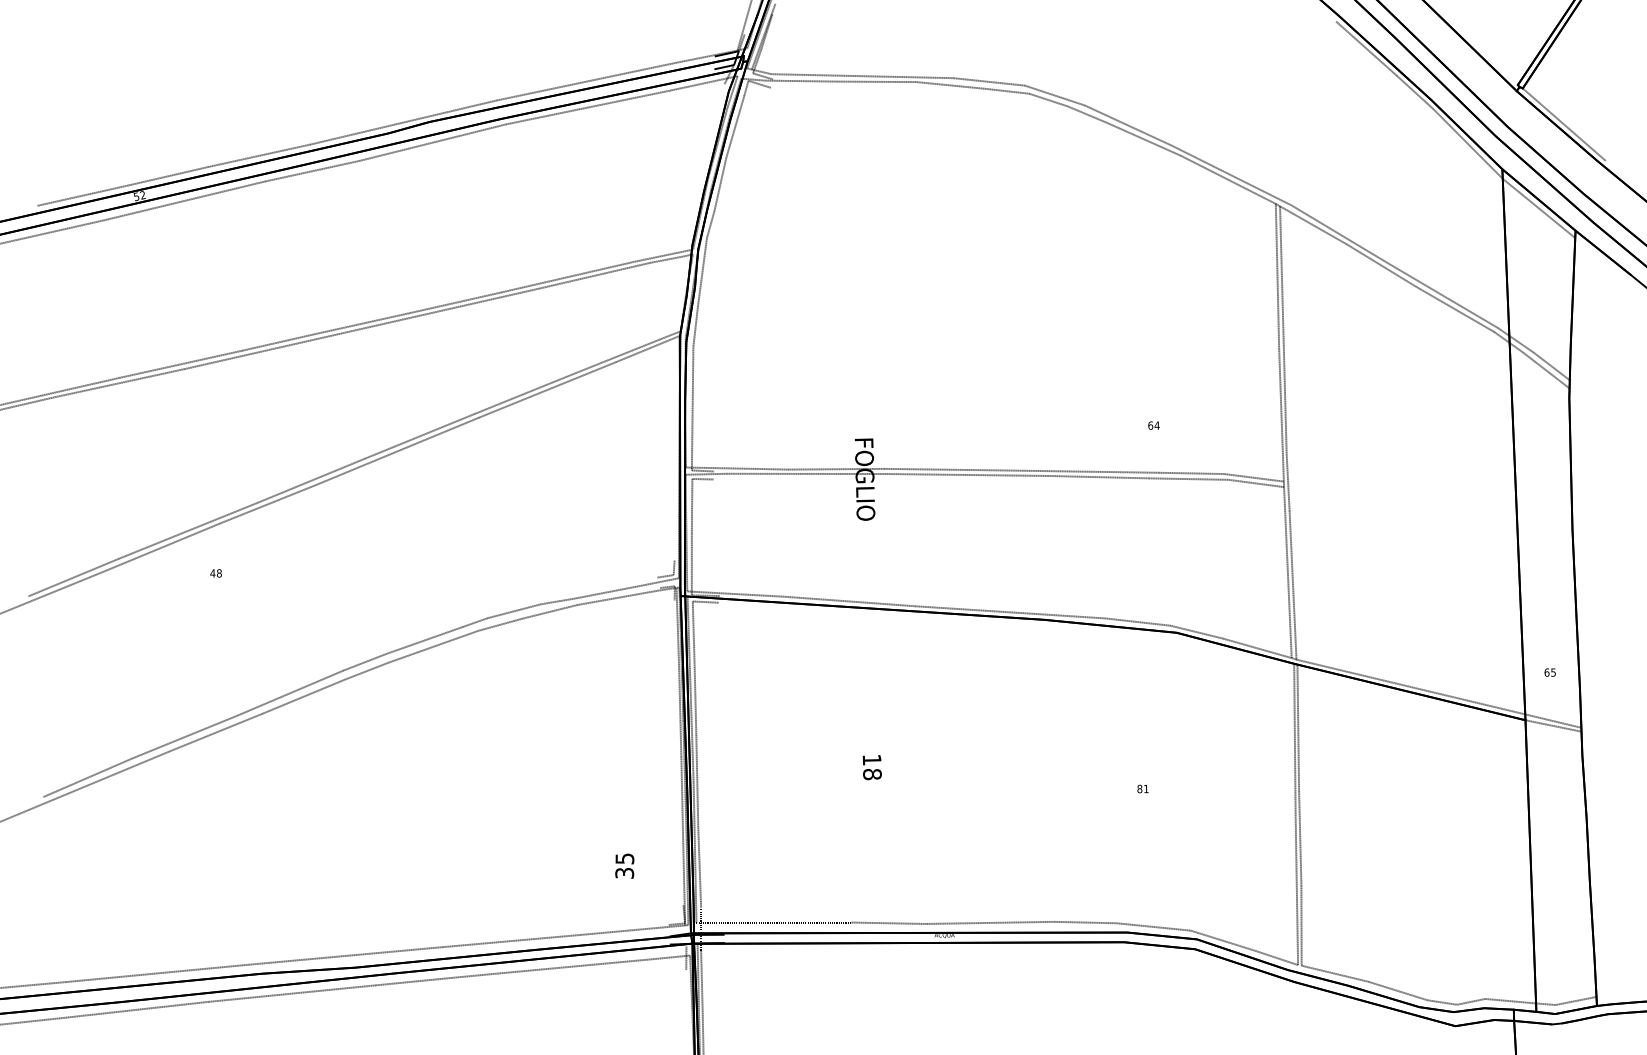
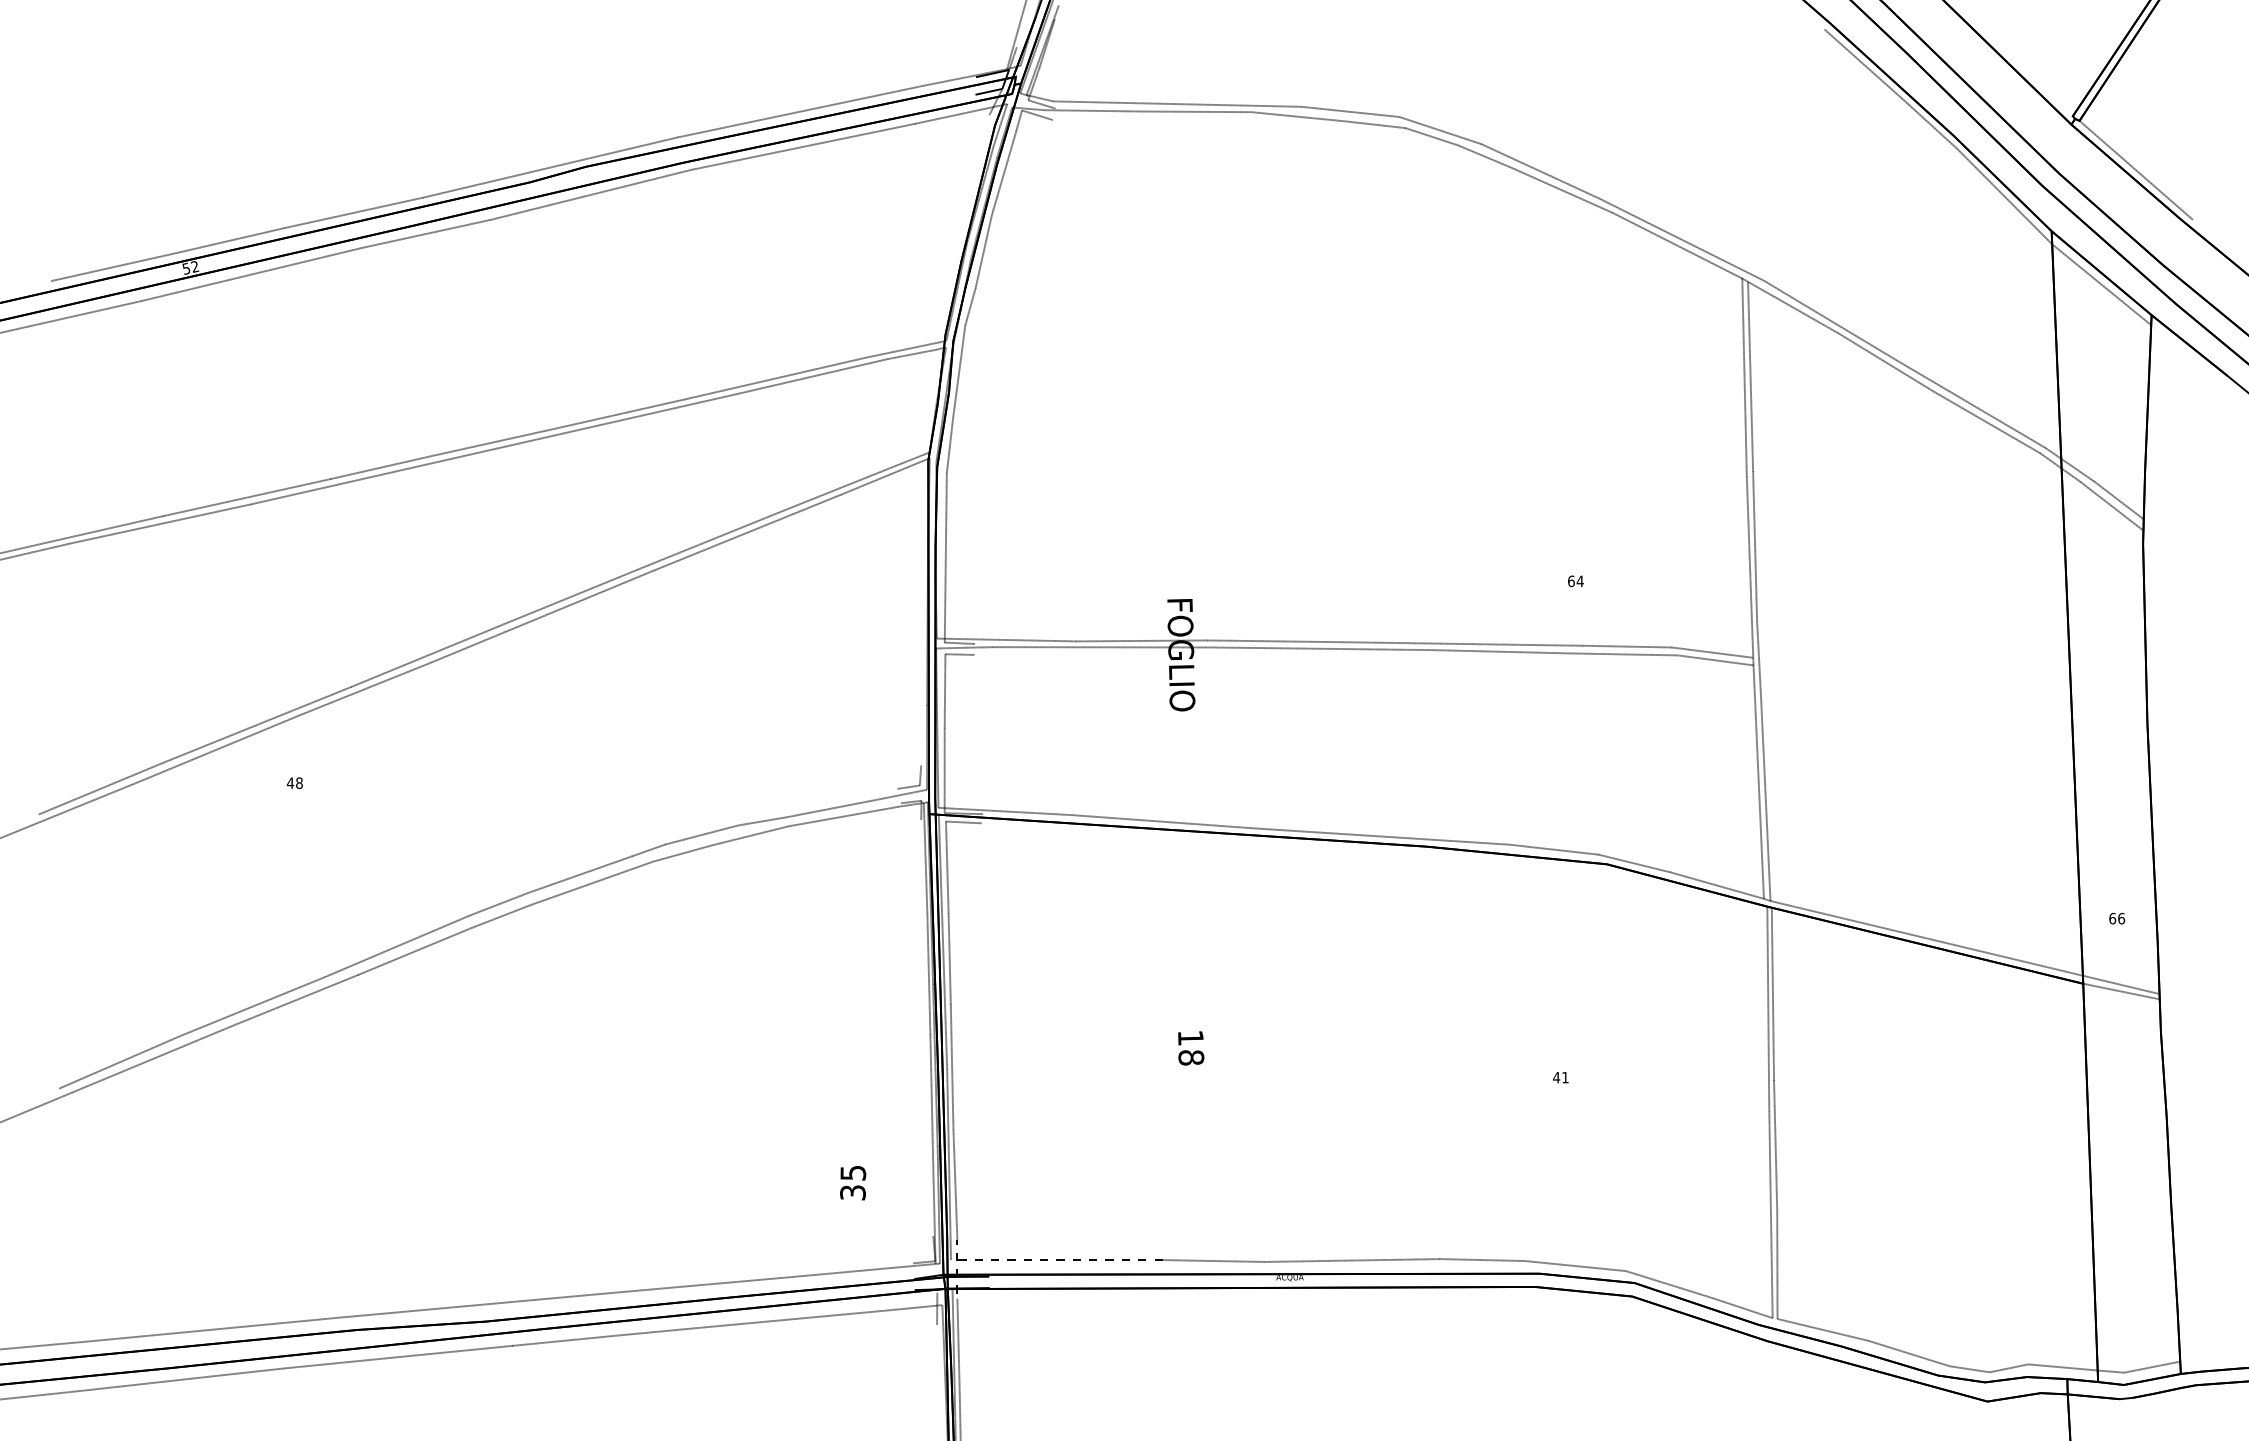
text: (1553, 672) -> (2121, 918), 65 -> 66
text: (1139, 788) -> (1556, 1077), 81 -> 41

